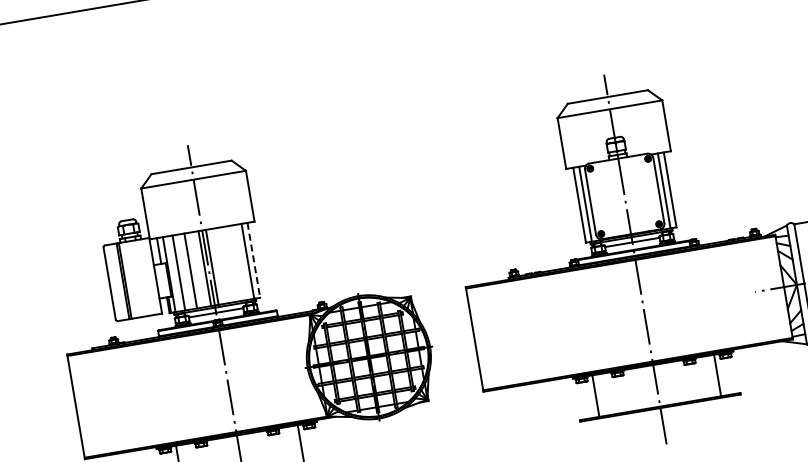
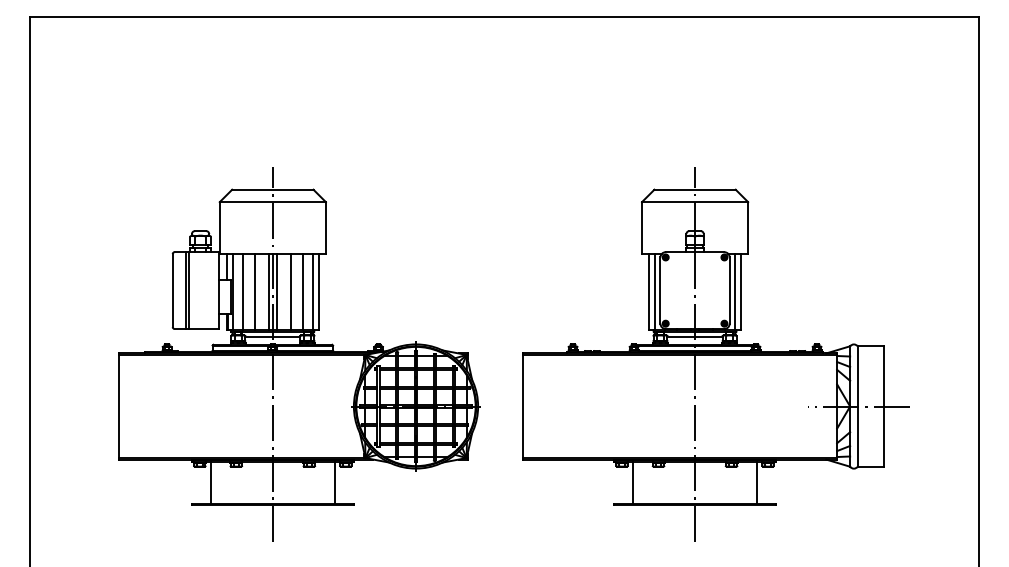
line: (253, 261) -> (318, 292), dashed -> solid
line: (237, 262) -> (302, 291), added
line: (225, 264) -> (290, 291), added

